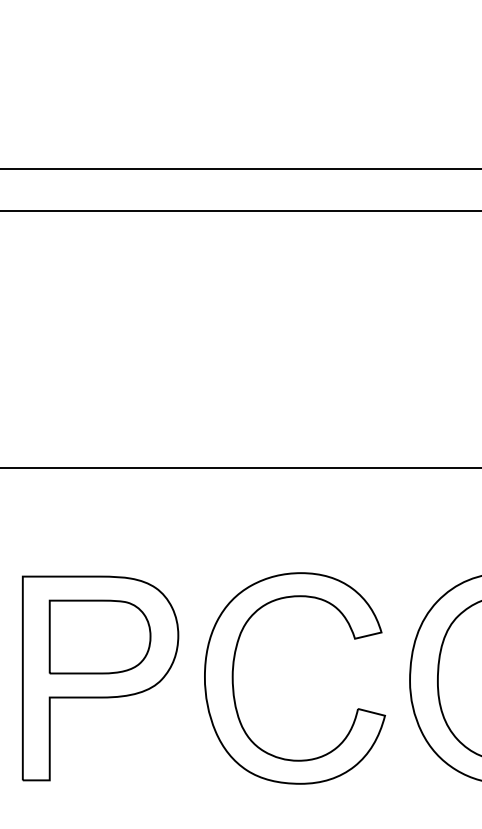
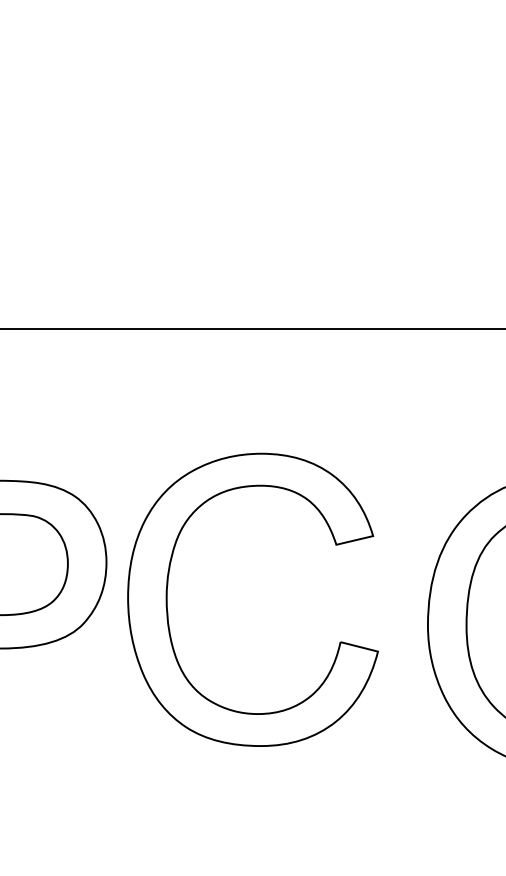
part: (234, 688) -> (169, 613), moved

